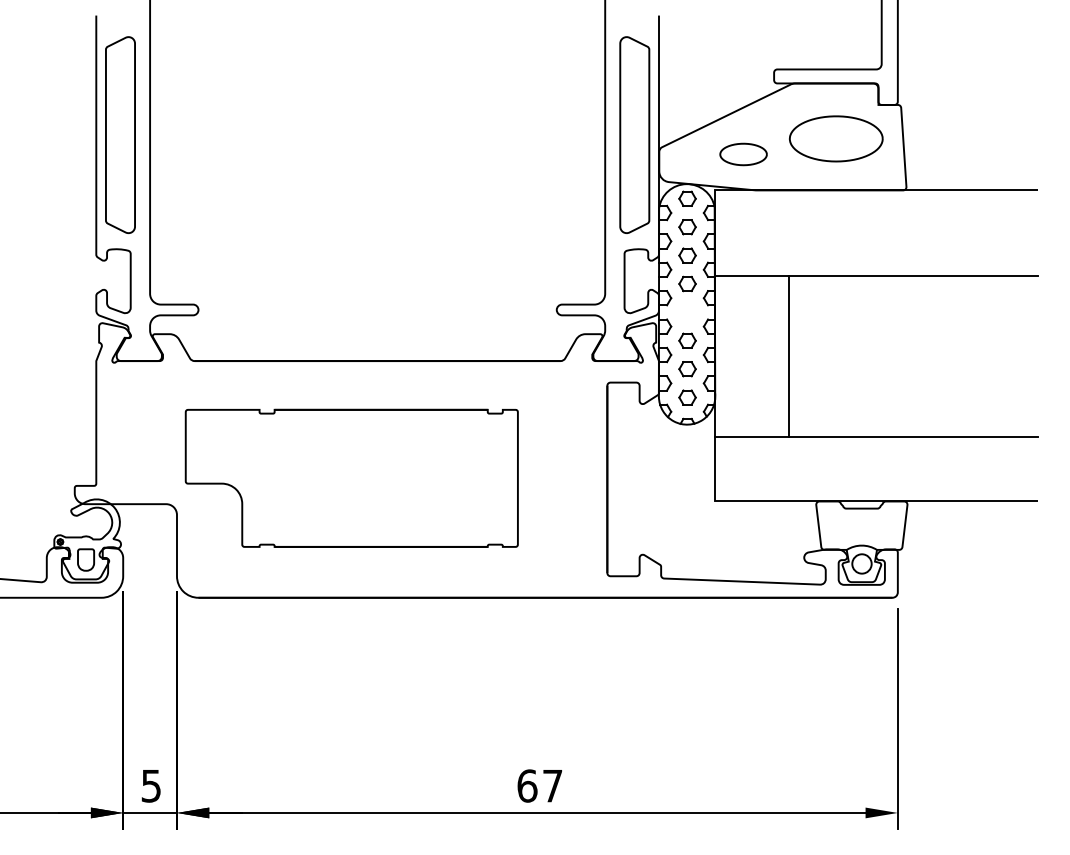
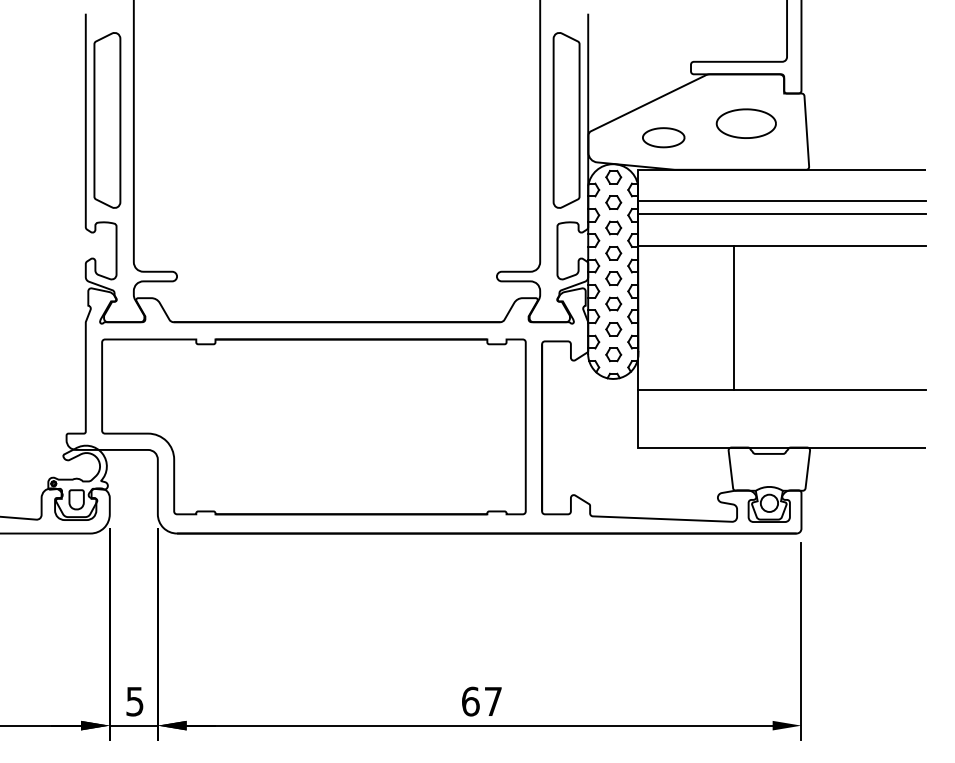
part: (835, 138) -> (745, 123), size x0.71
line: (876, 224) -> (782, 200), added
line: (876, 240) -> (782, 214), added
part: (687, 312) -> (613, 278), added
line: (789, 355) -> (734, 317), moved
part: (351, 477) -> (313, 426), size x1.43

